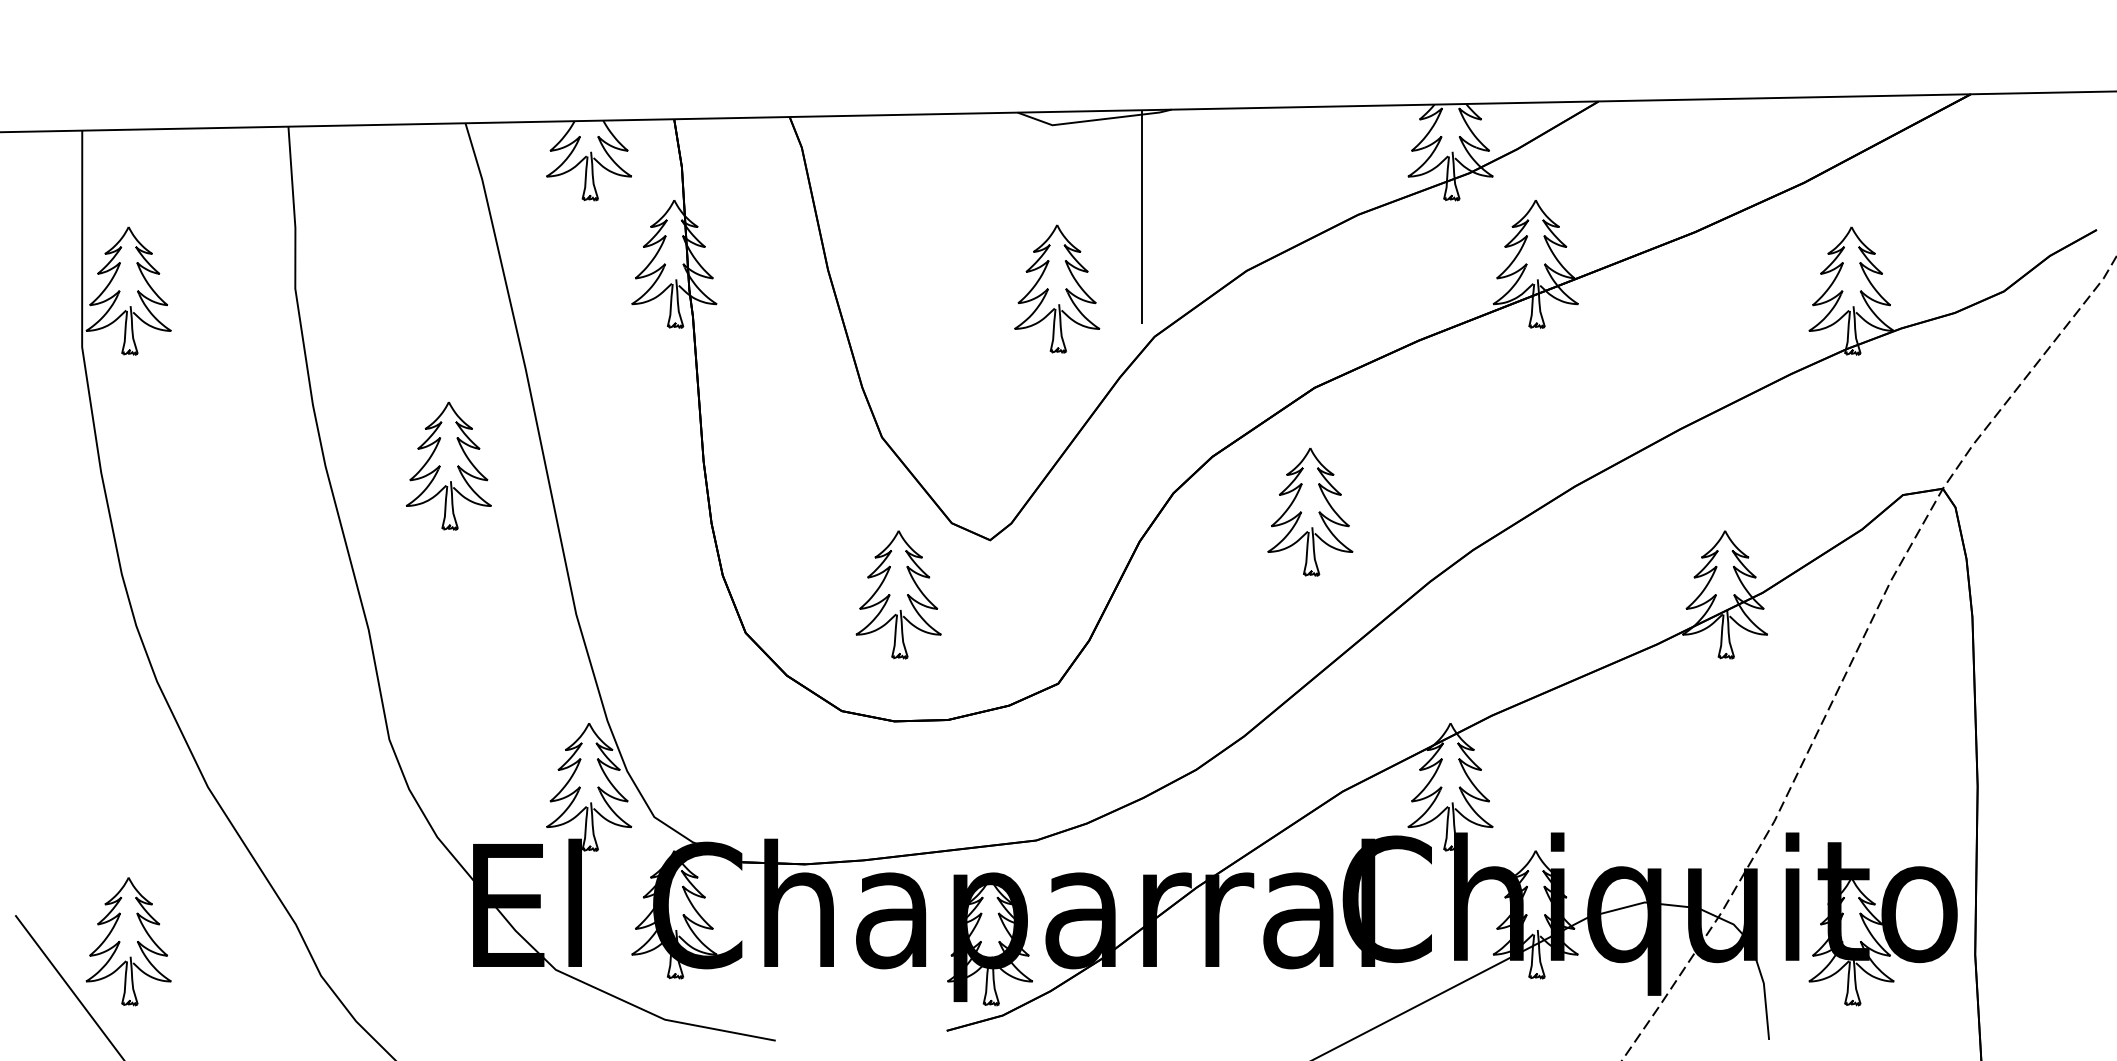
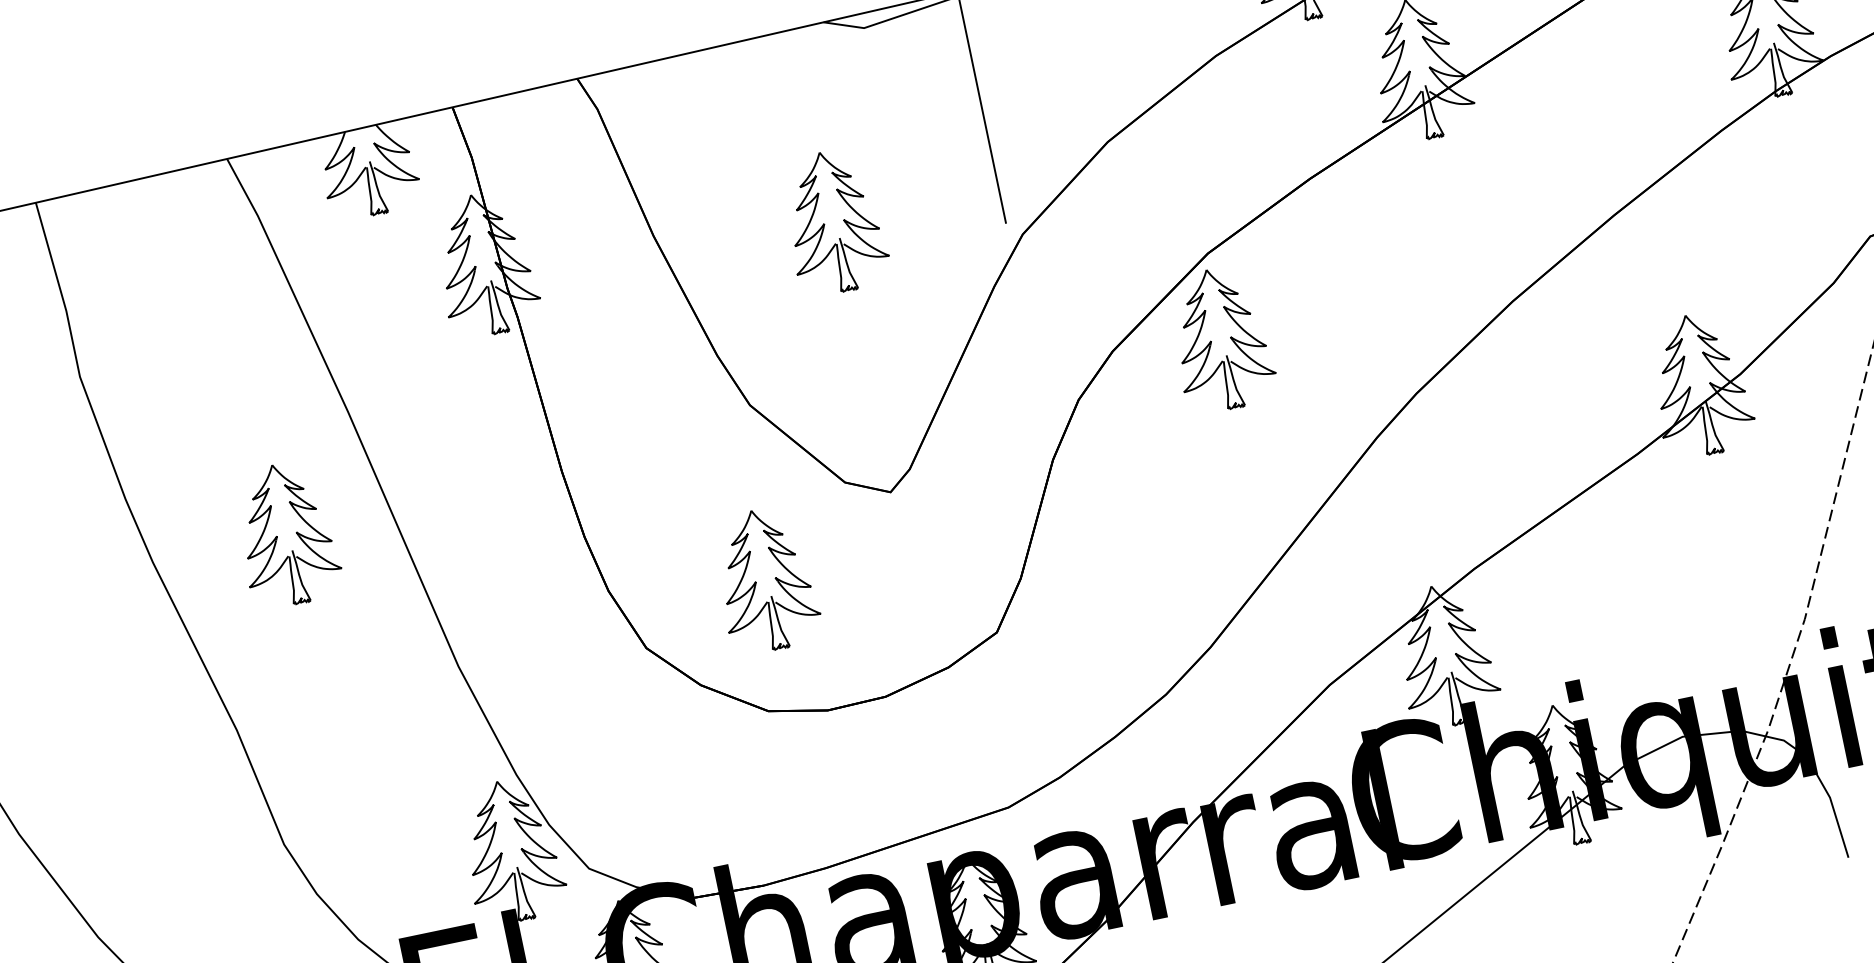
part: (1057, 288) -> (834, 221), moved
part: (1310, 511) -> (1221, 338), moved
part: (898, 594) -> (765, 579), moved

